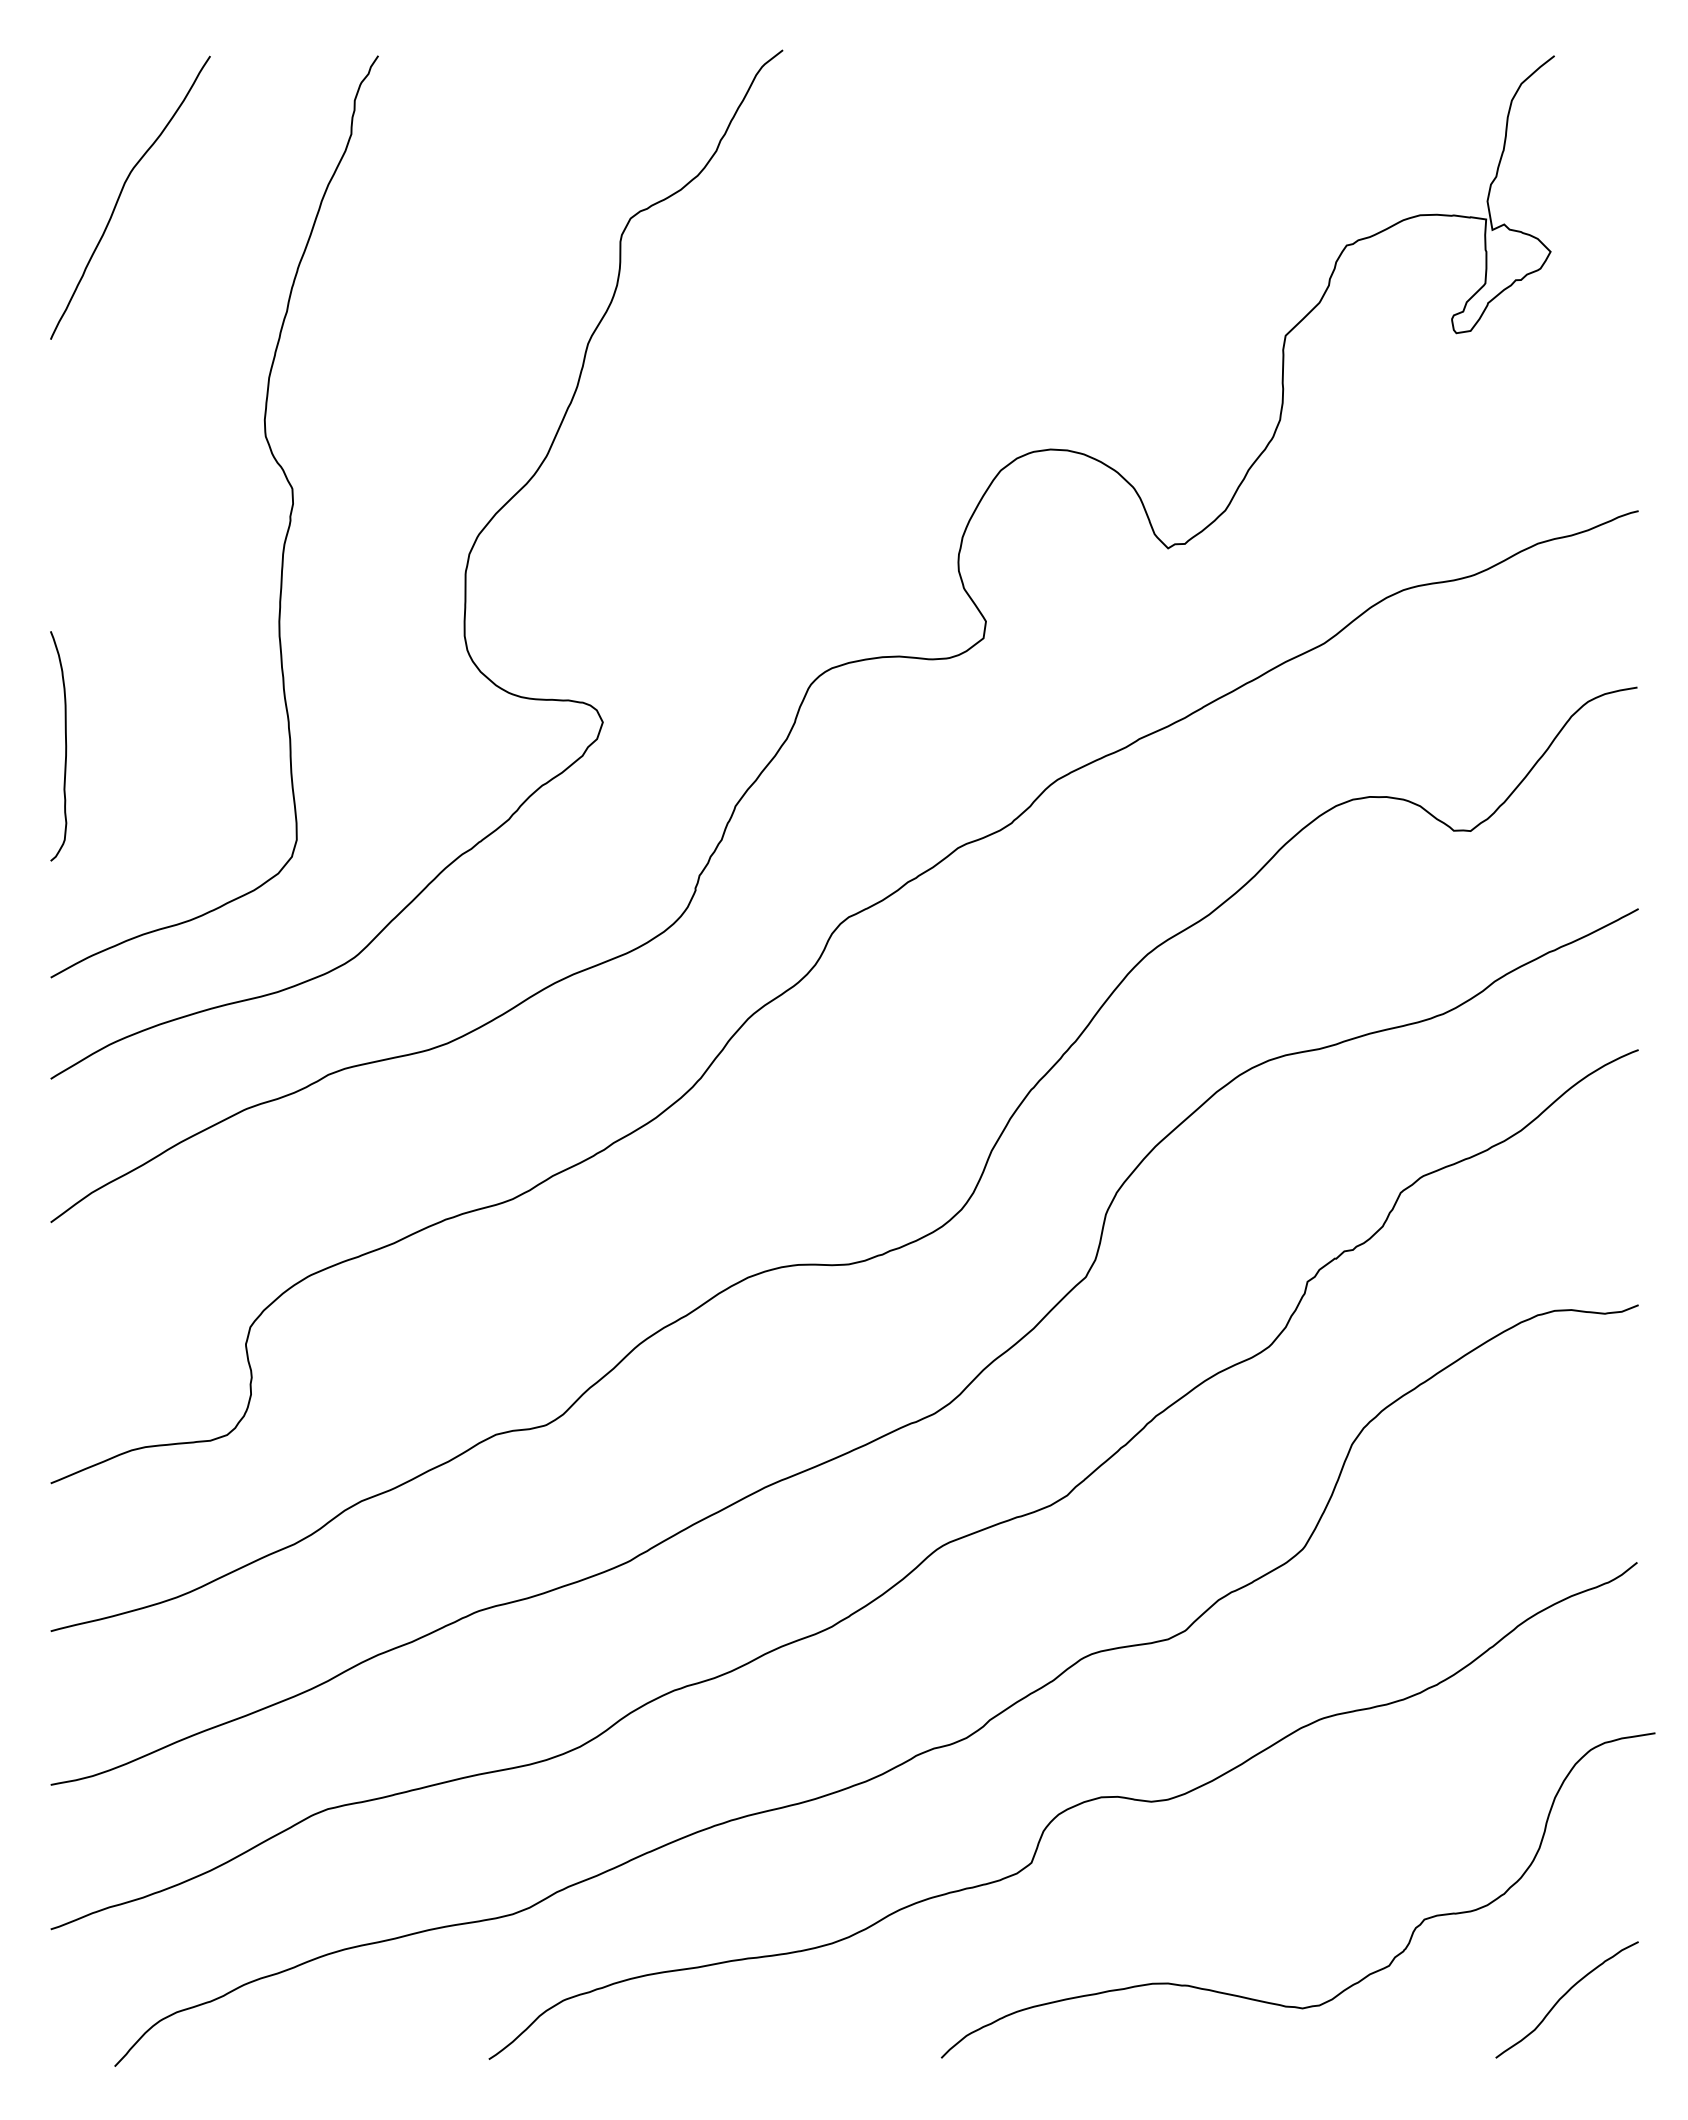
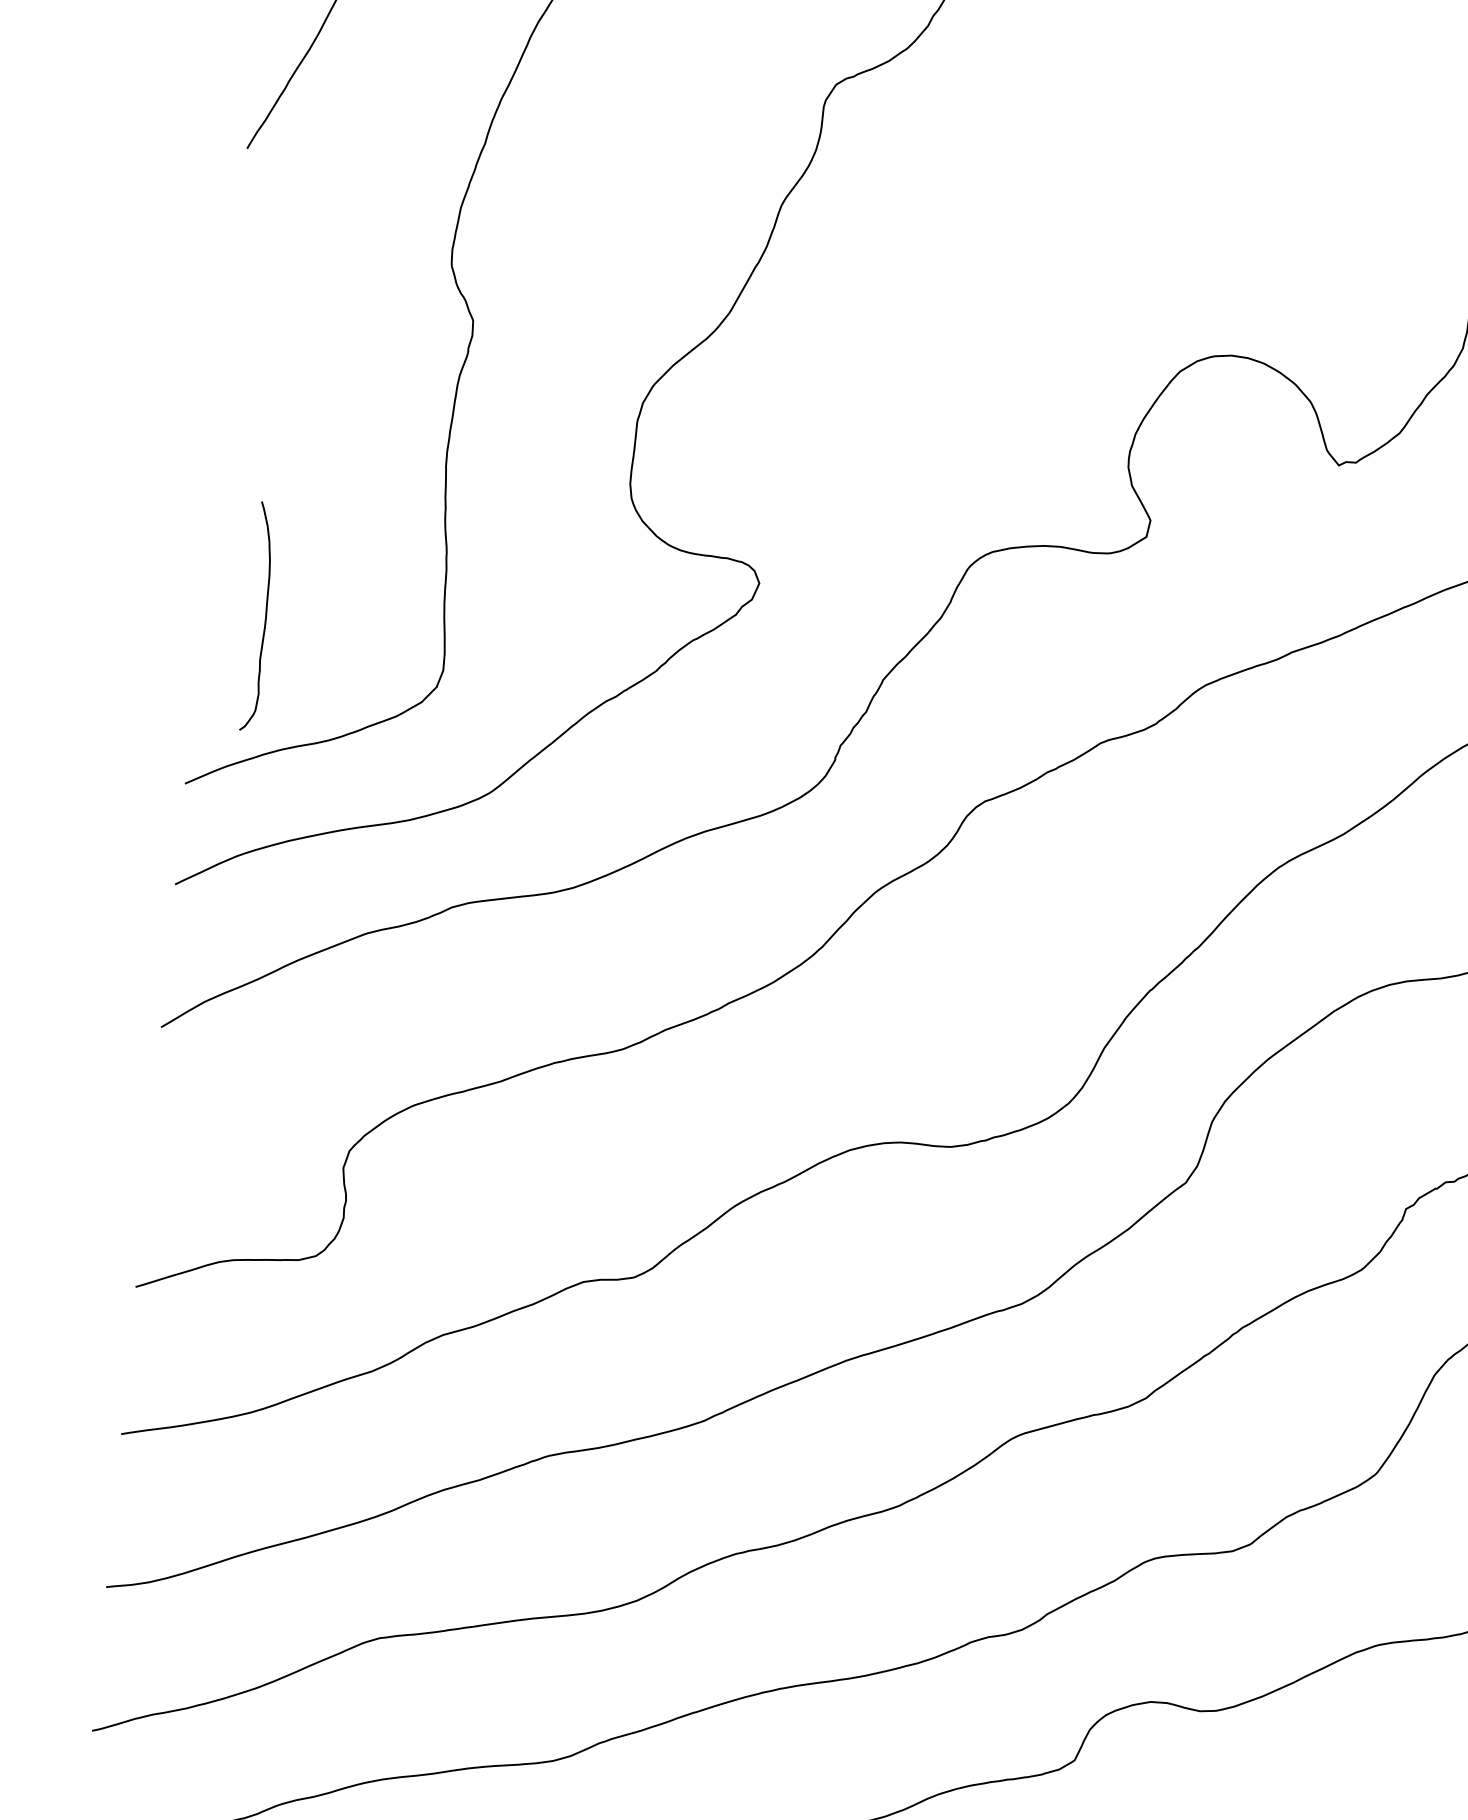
curve: (65, 746) -> (265, 617), moved

